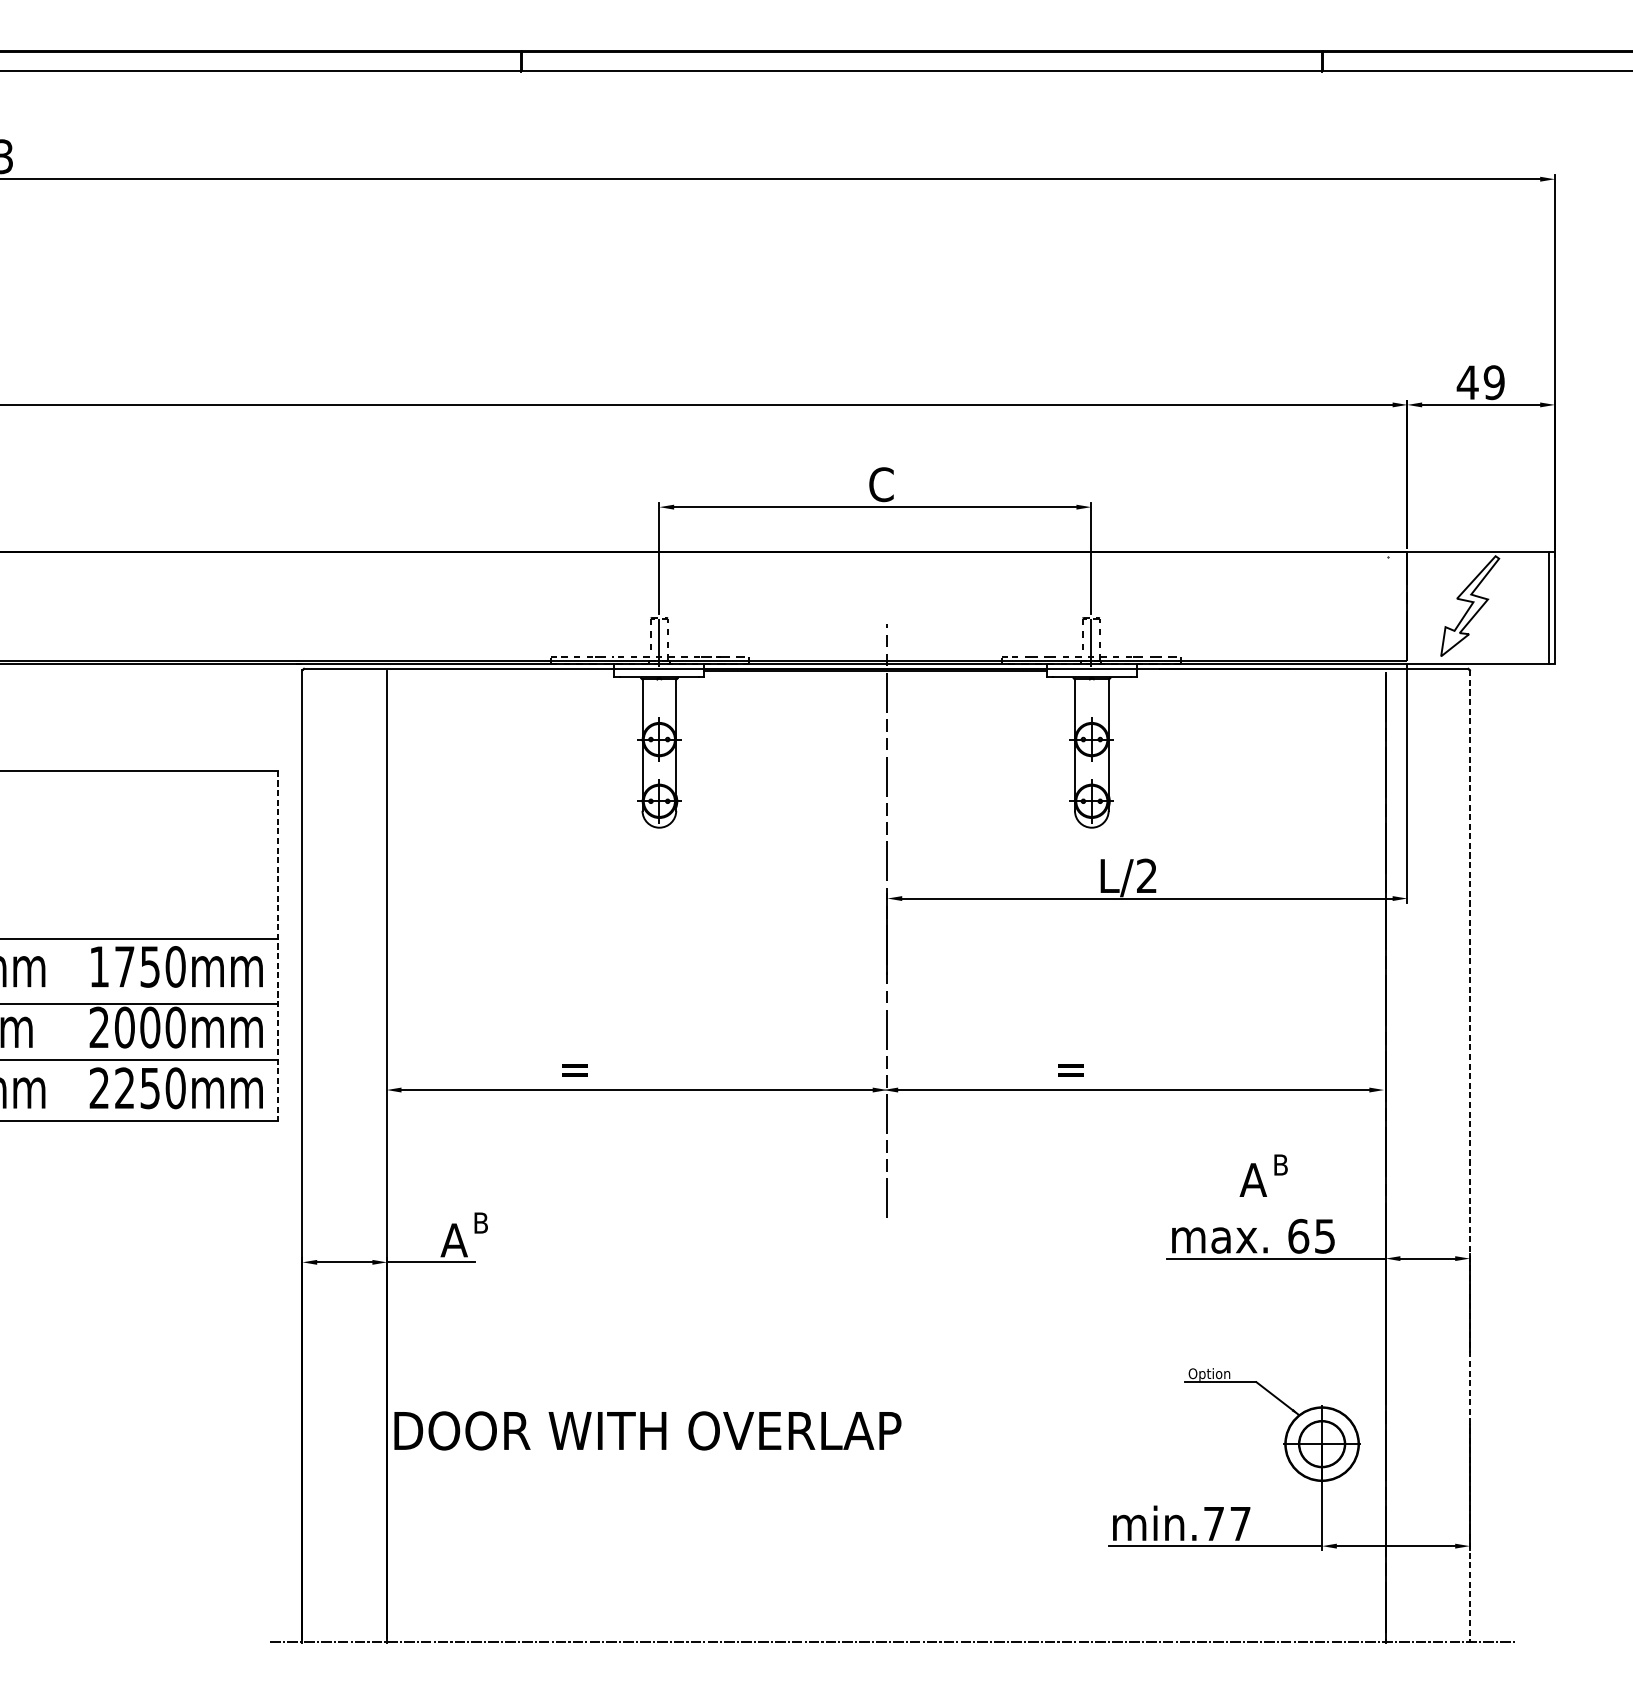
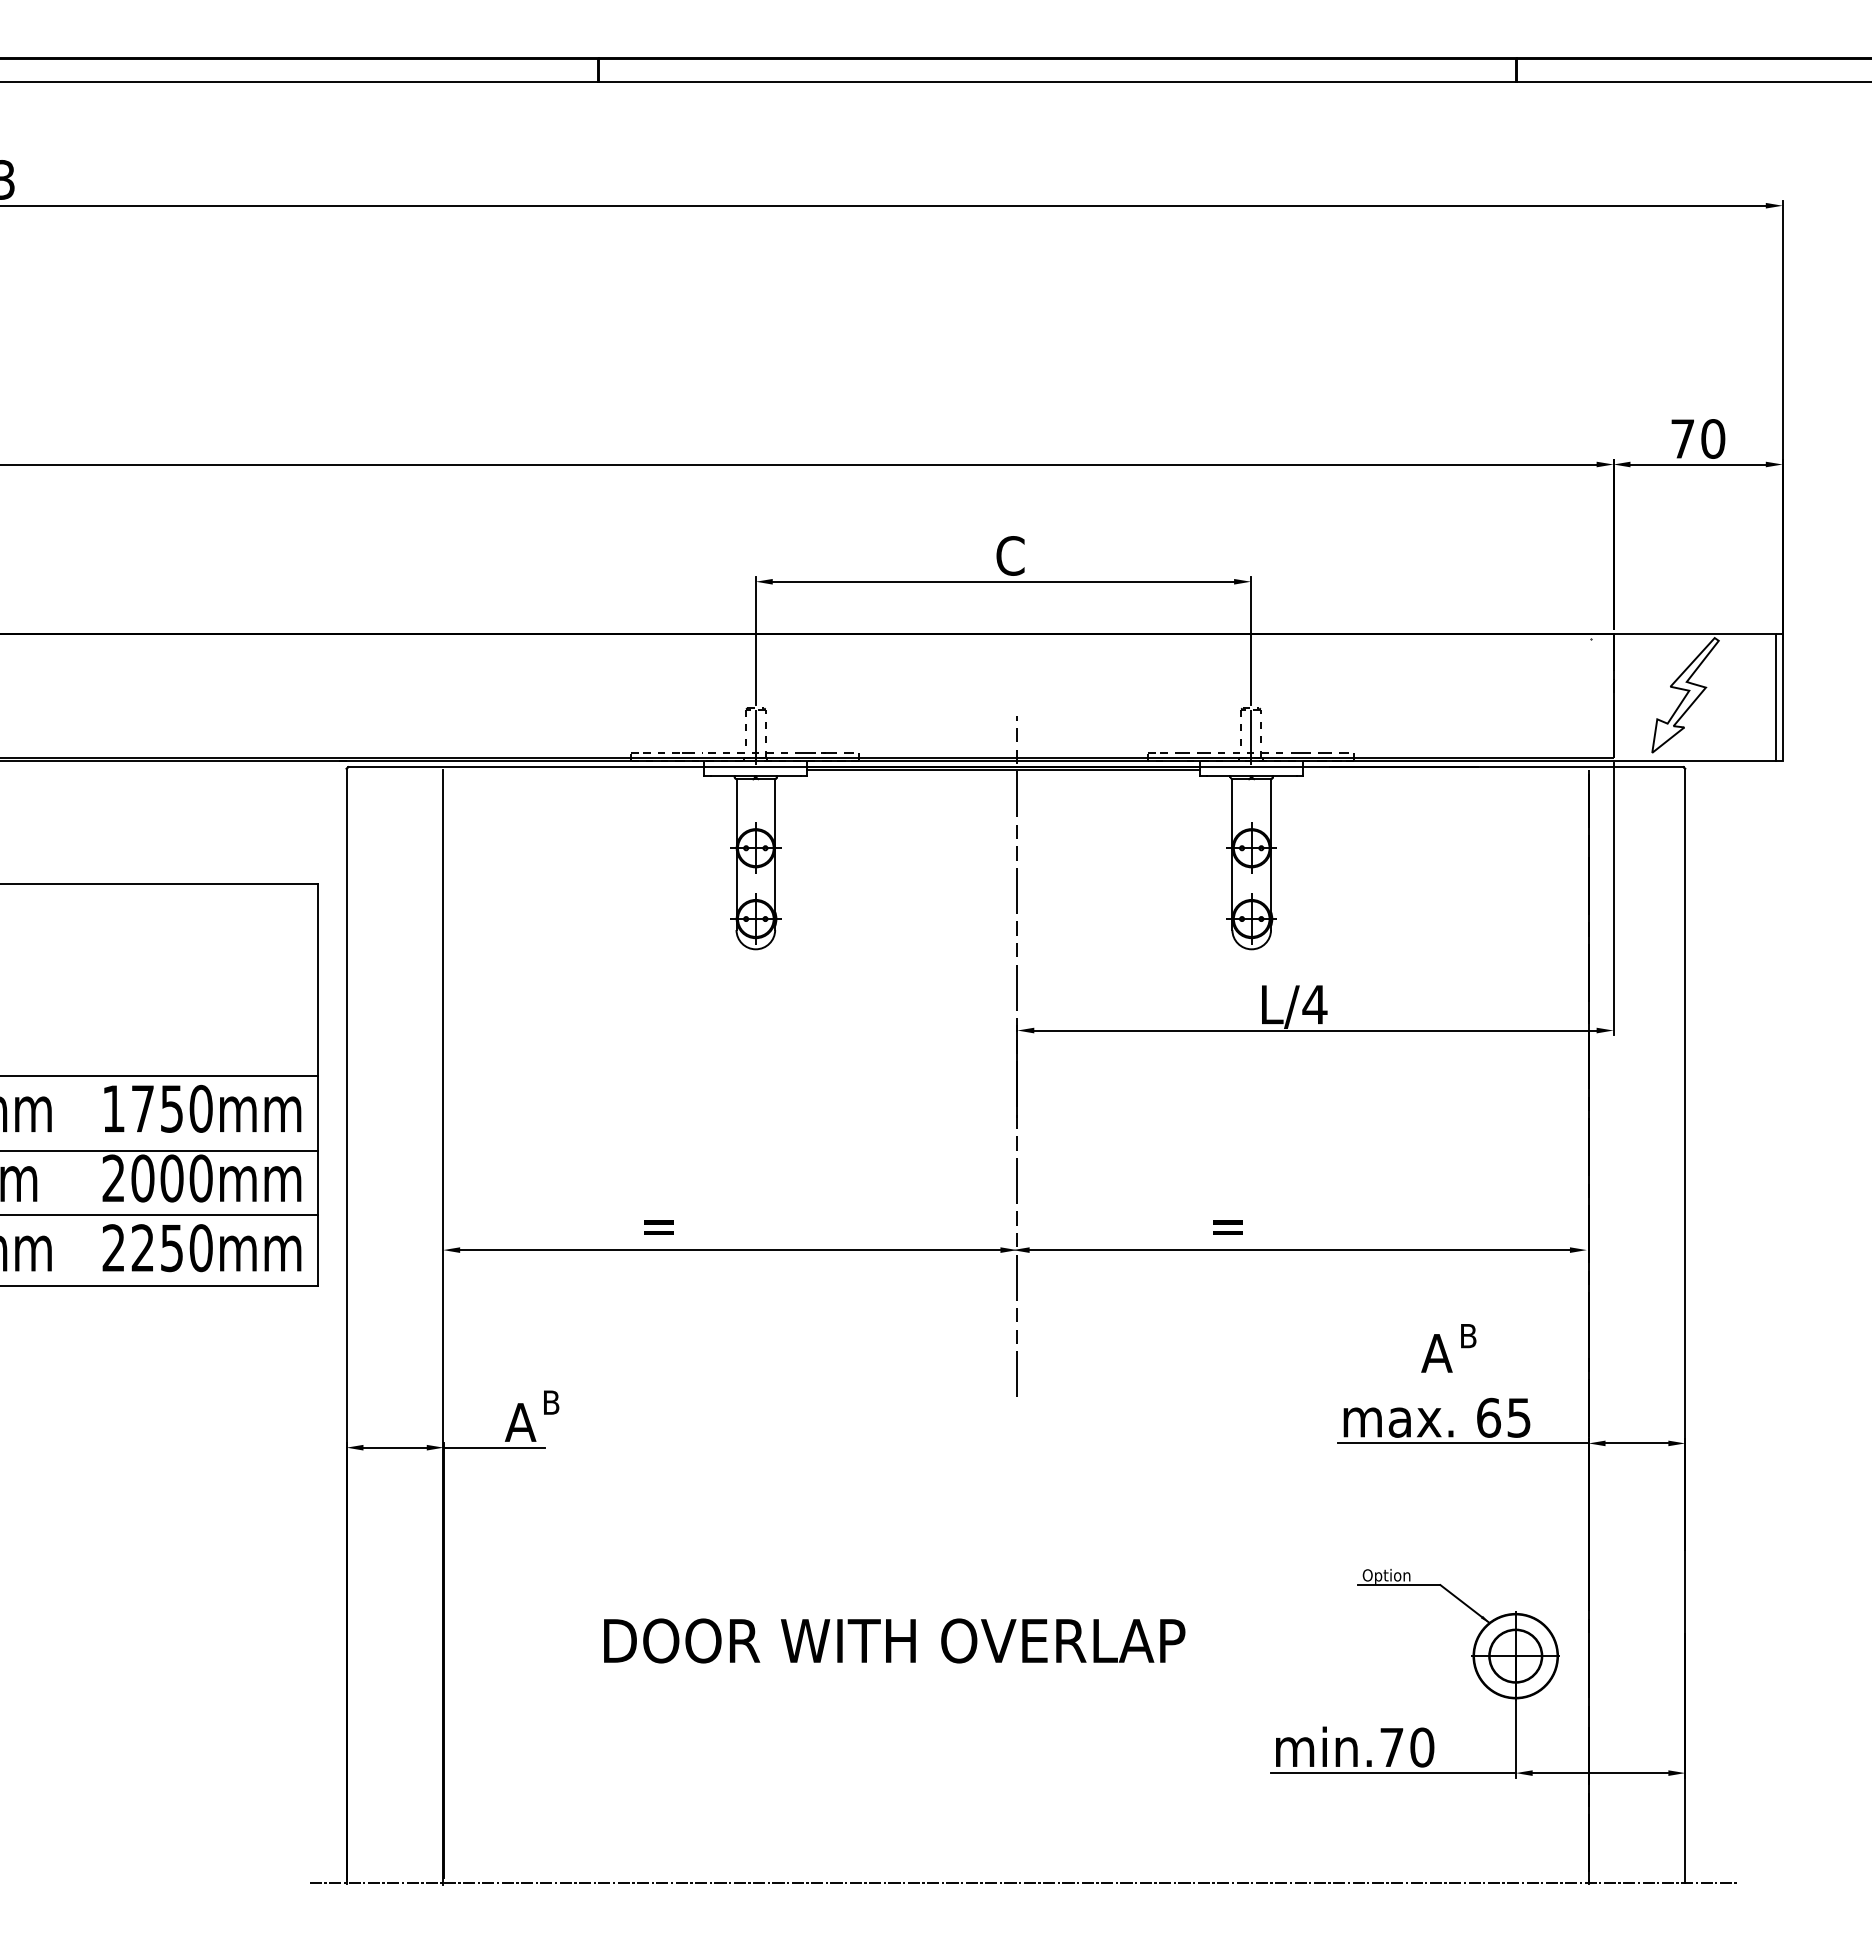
text: (1480, 382) -> (1697, 438), 49 -> 70
text: (1146, 875) -> (1314, 1004), L/2 -> L/4
line: (277, 945) -> (318, 1084), dashed -> solid
line: (1470, 1156) -> (1685, 1326), dashed -> solid
text: (647, 1430) -> (894, 1640), moved
text: (1240, 1523) -> (1422, 1747), min.77 -> min.70

